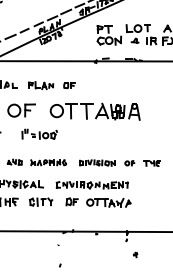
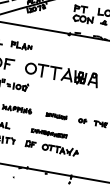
part: (69, 85) -> (44, 49), removed
part: (97, 162) -> (56, 115), size x0.7
part: (91, 185) -> (48, 133), size x0.6

